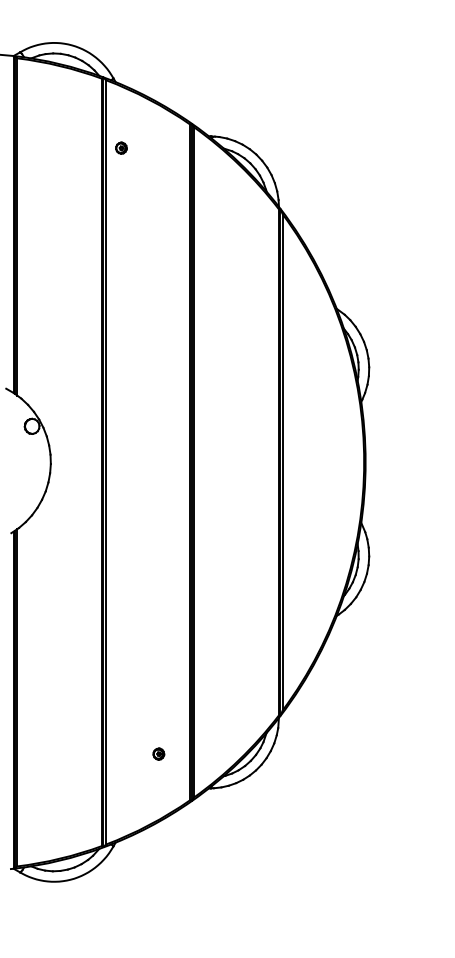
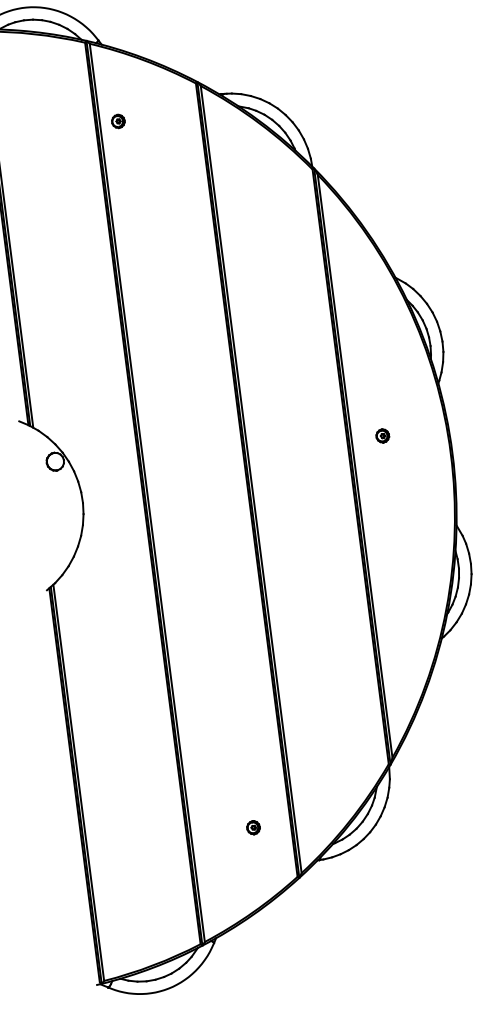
part: (308, 439) -> (382, 435), added

